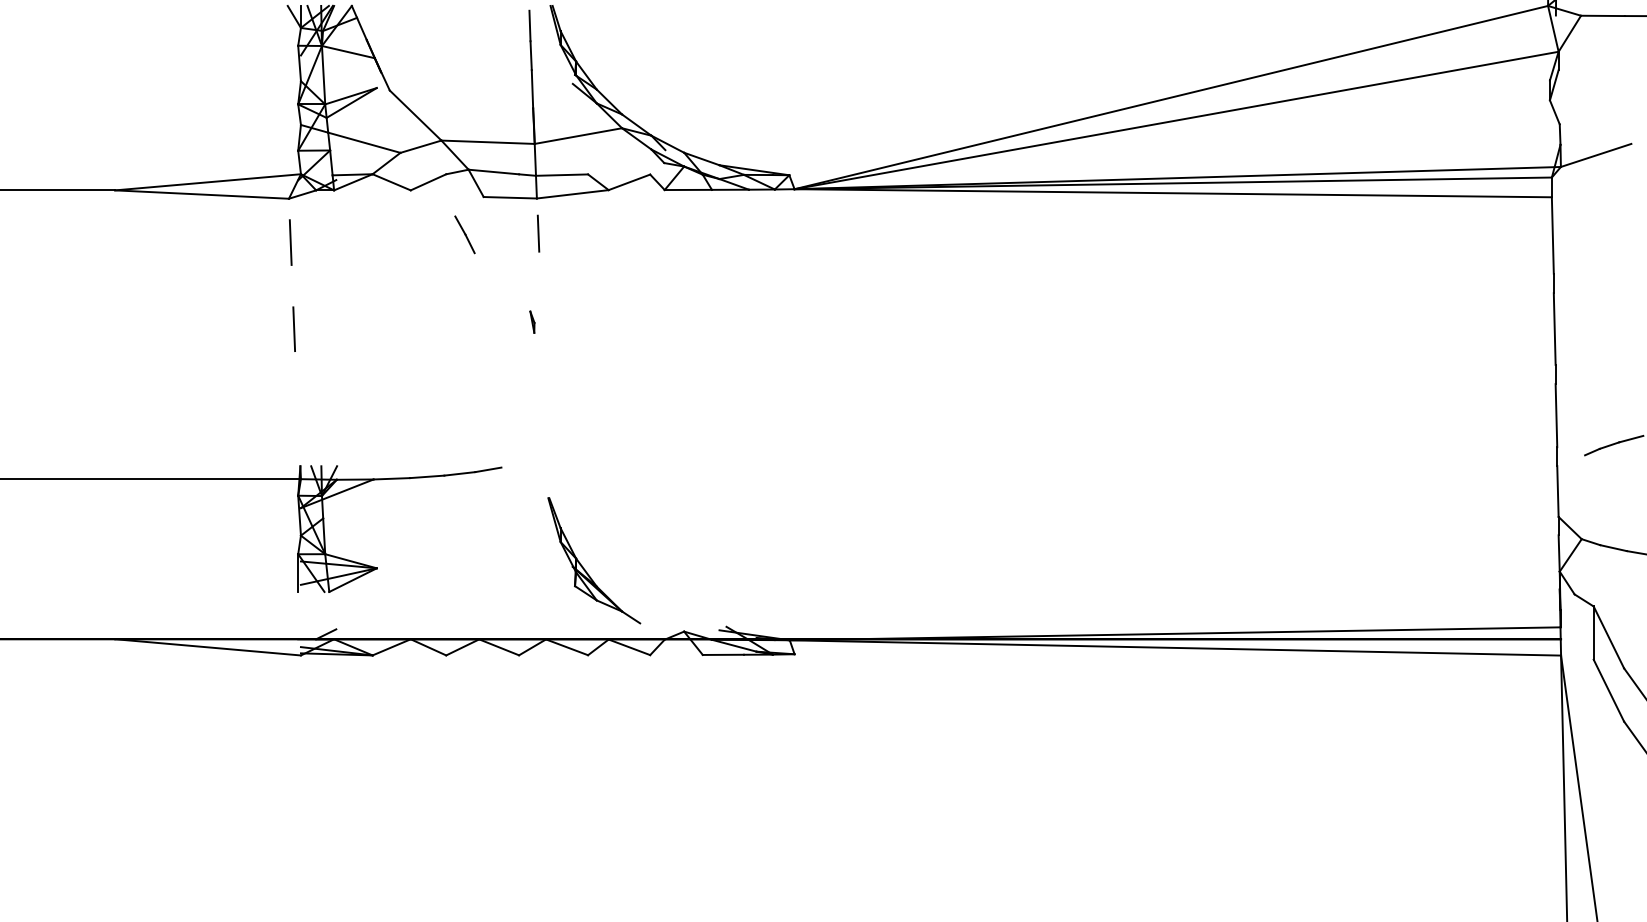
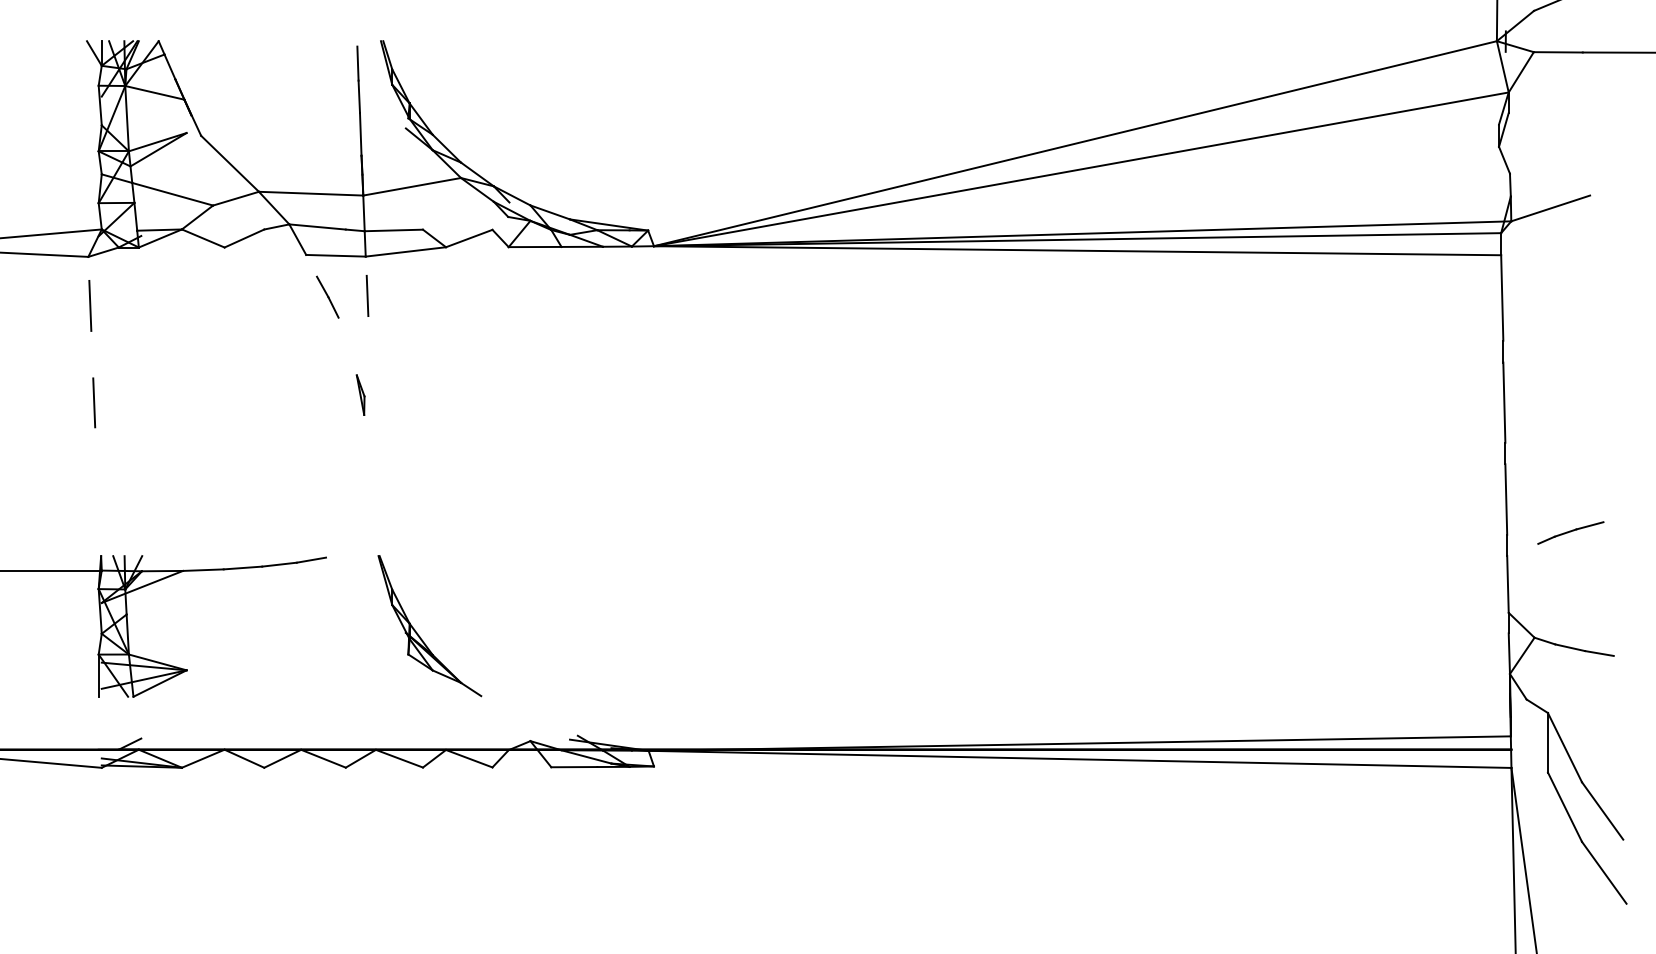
line: (464, 234) -> (327, 296), moved
part: (532, 321) -> (360, 394), size x1.67
part: (583, 566) -> (417, 632), moved

